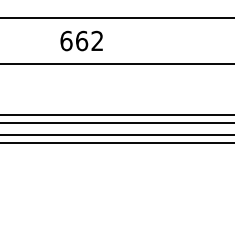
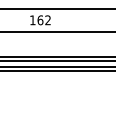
text: (65, 41) -> (32, 20), 662 -> 162

